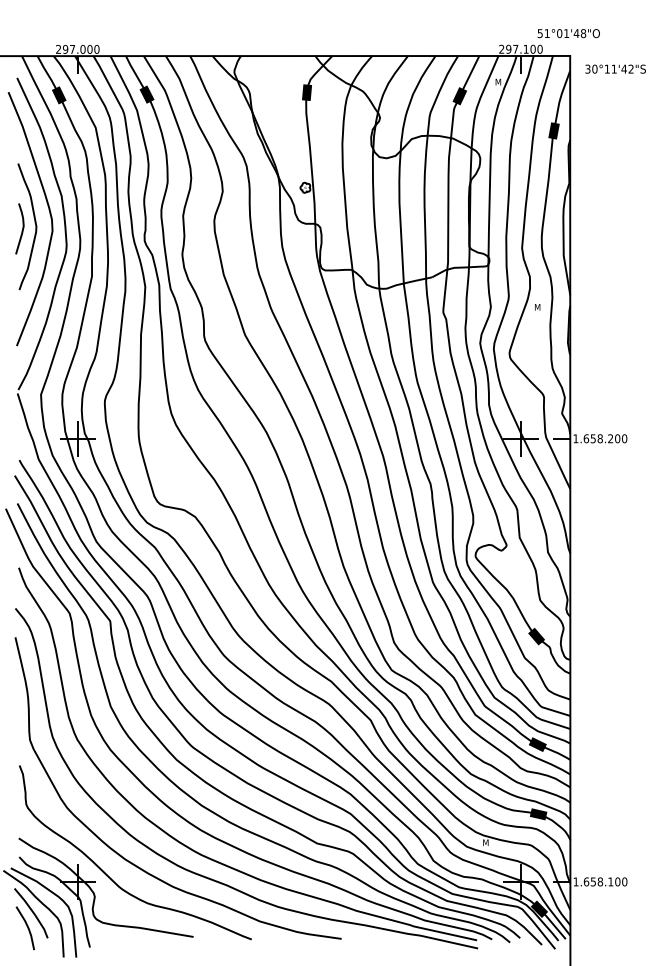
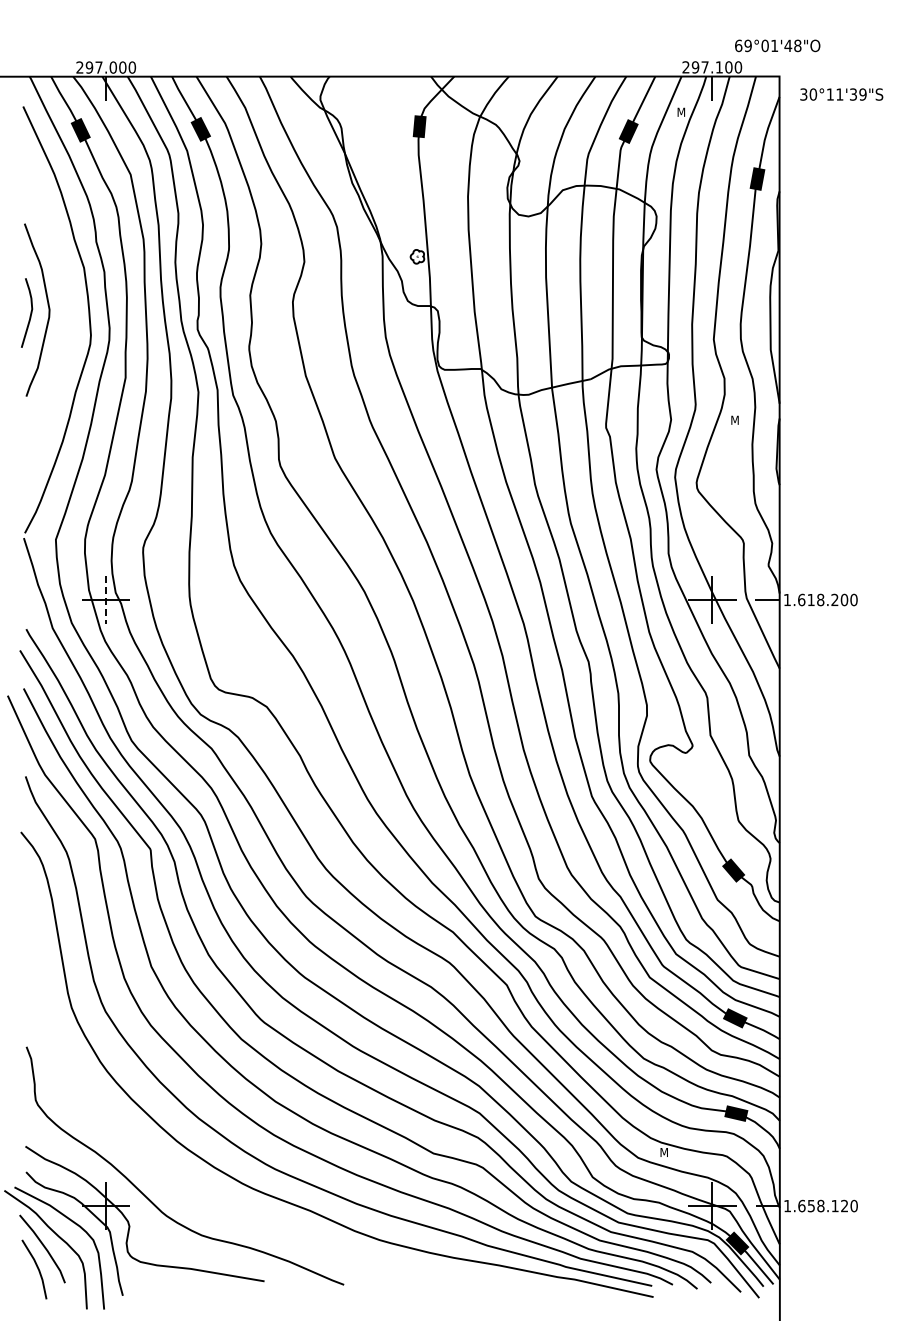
text: (543, 33) -> (743, 45), 51°01'48"O -> 69°01'48"O
text: (627, 69) -> (857, 94), 30°11'42"S -> 30°11'39"S
curve: (49, 213) -> (67, 291), removed
line: (78, 439) -> (106, 600), solid -> dashed
text: (592, 439) -> (810, 600), 1.658.200 -> 1.618.200
curve: (134, 863) -> (183, 1181), removed
text: (617, 882) -> (844, 1206), 1.658.100 -> 1.658.120

